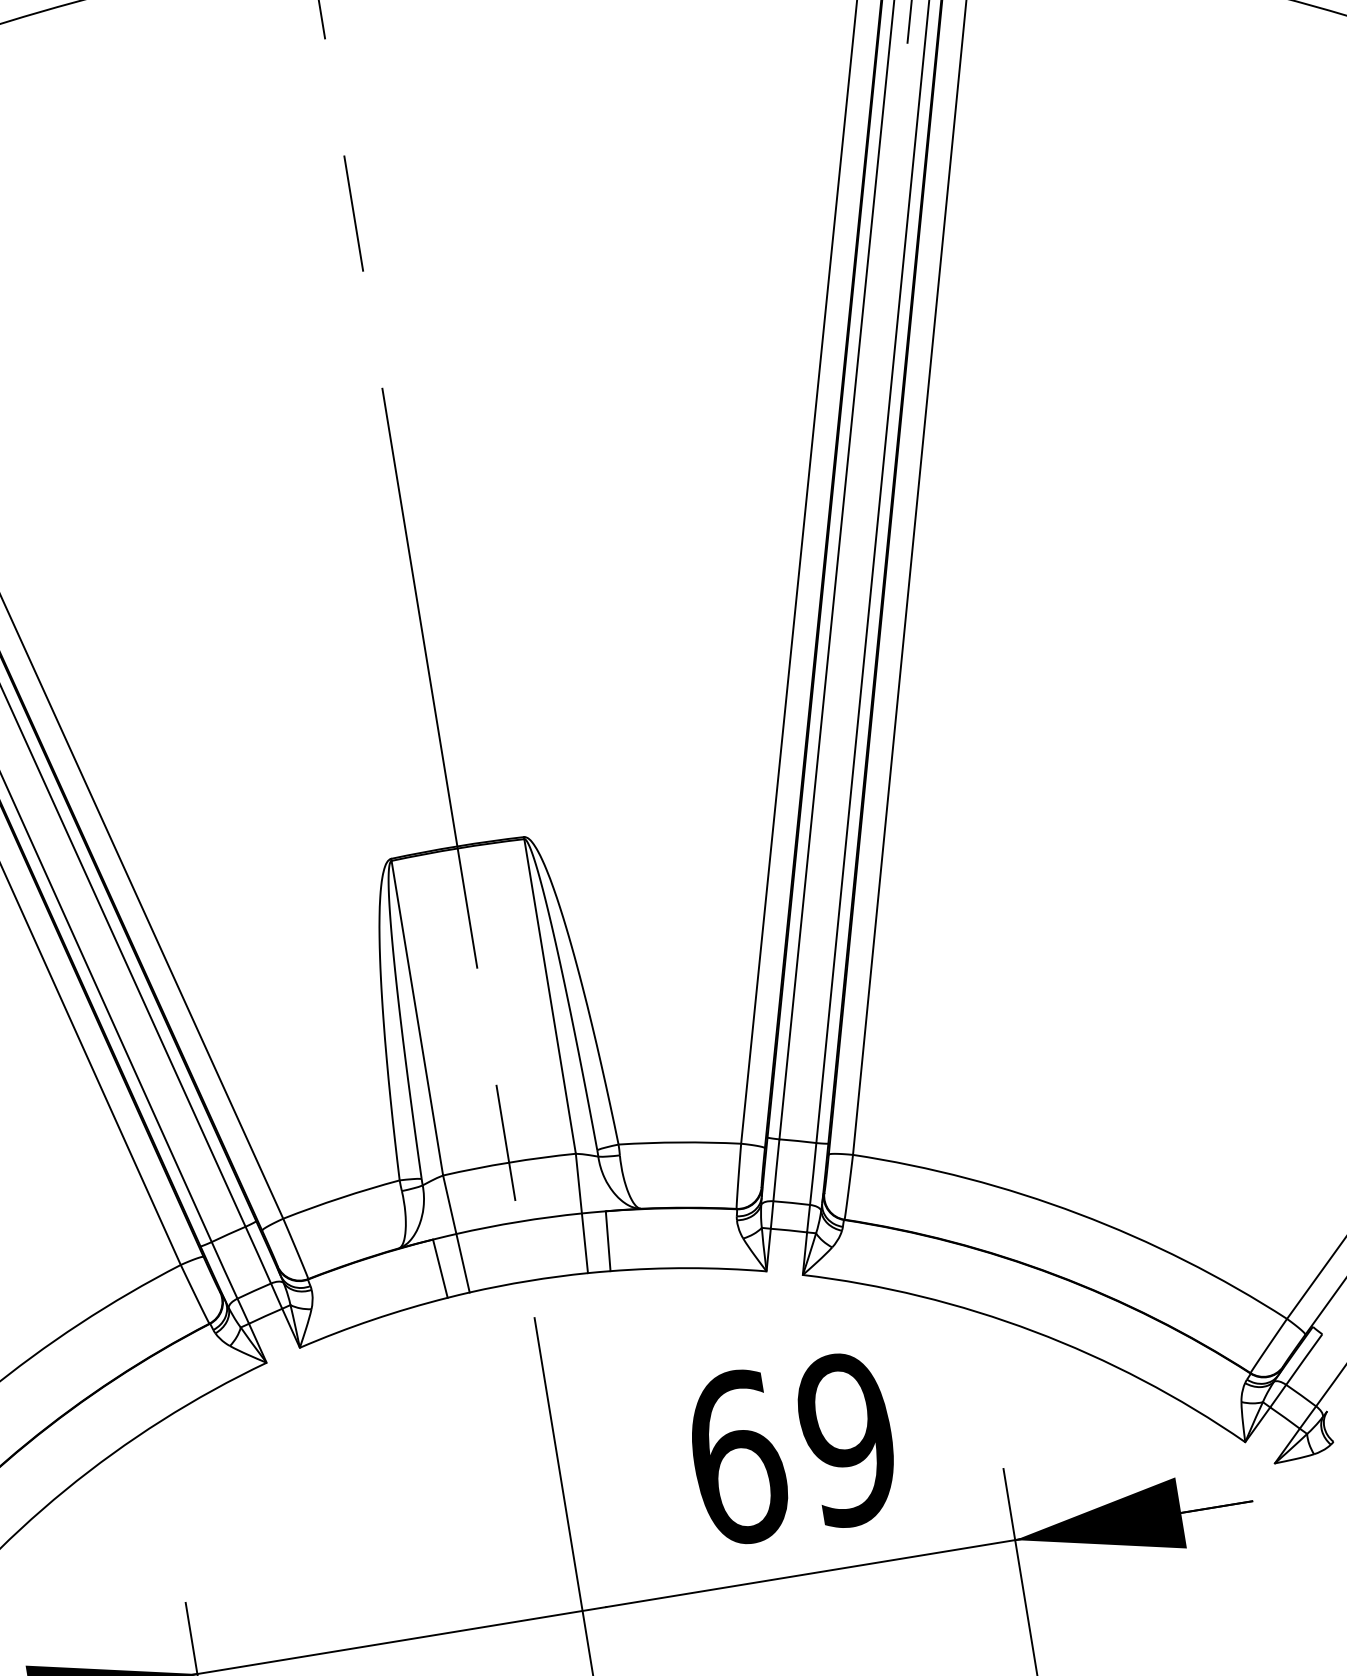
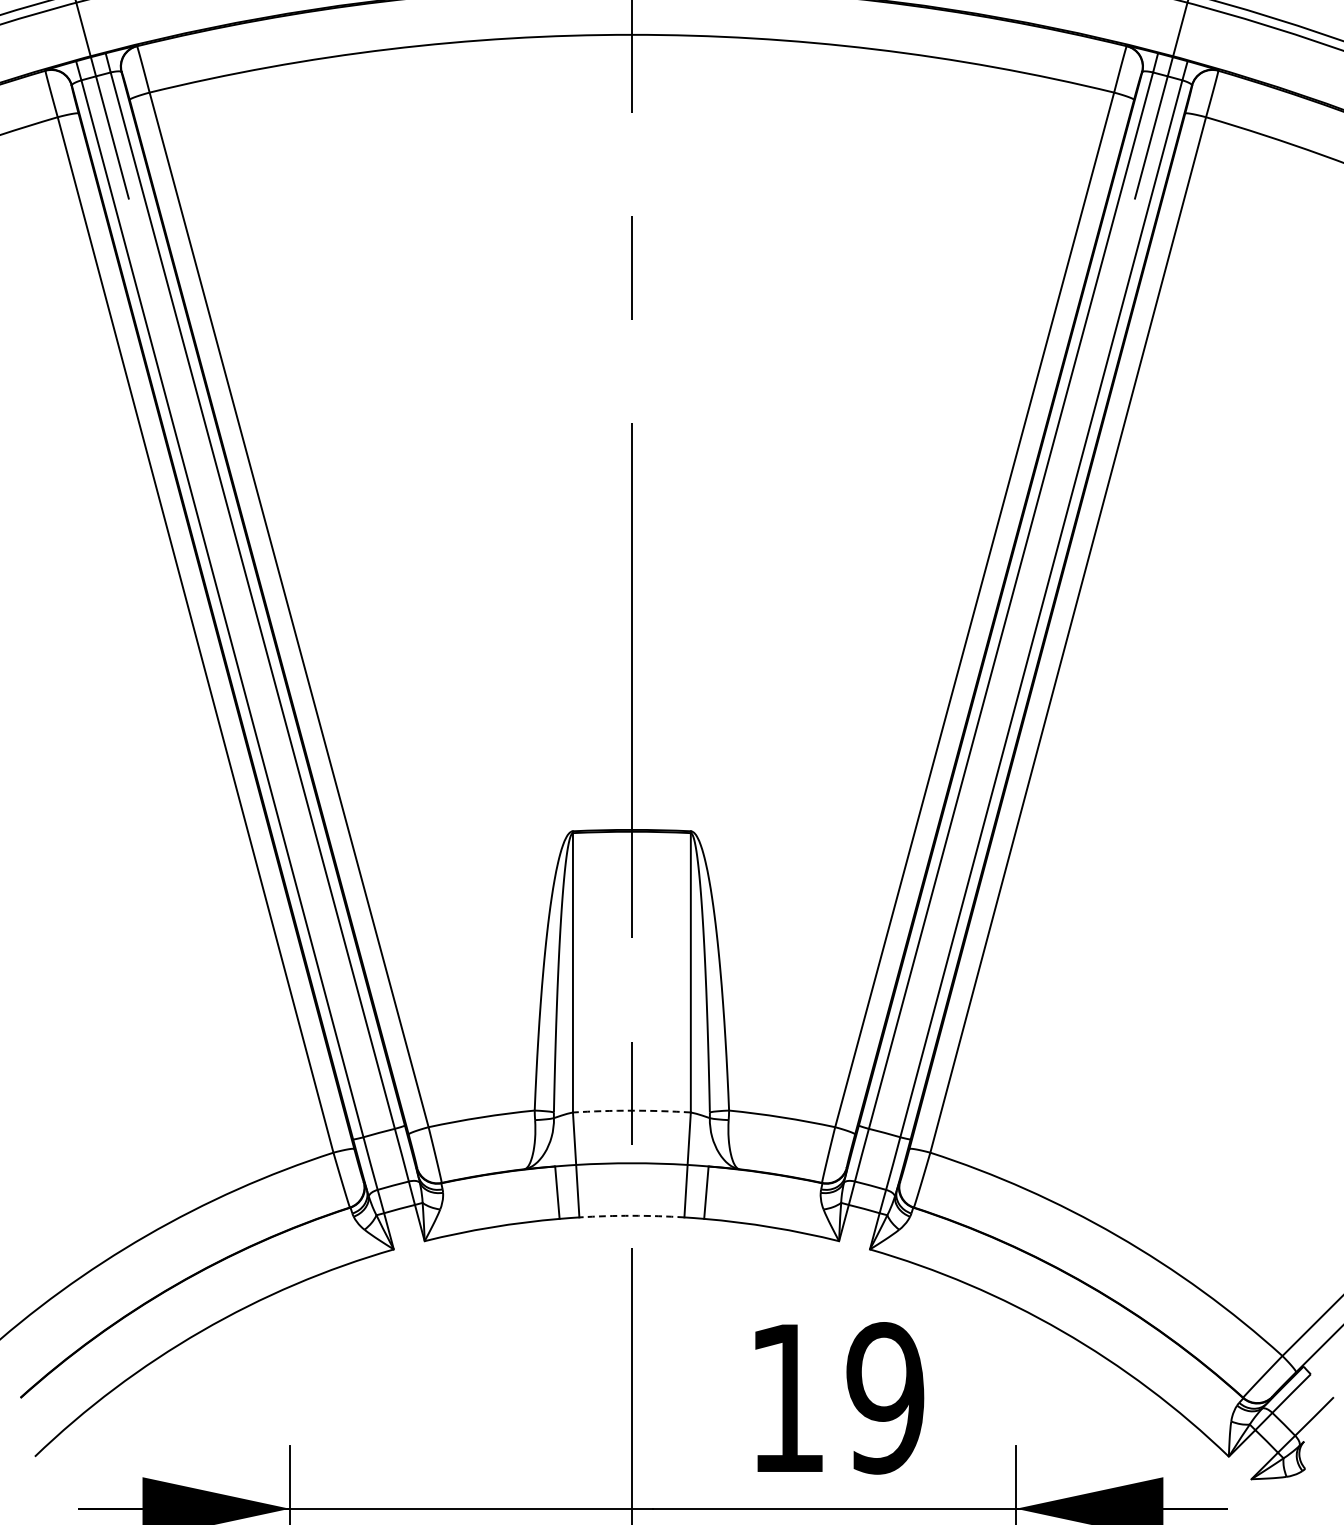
arc: (508, 1162) -> (631, 1110), solid -> dashed
arc: (528, 1280) -> (631, 1215), solid -> dashed
text: (738, 1457) -> (788, 1398), 69 -> 19

